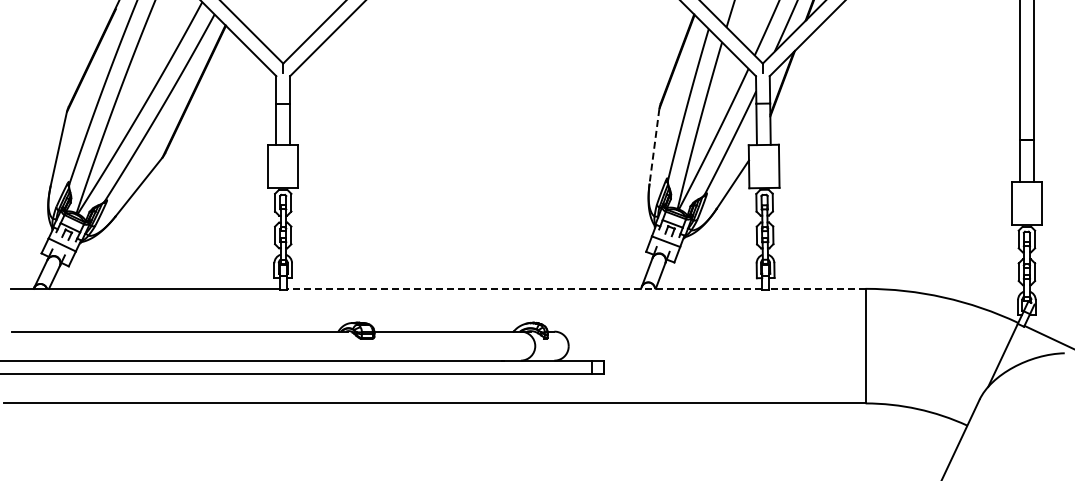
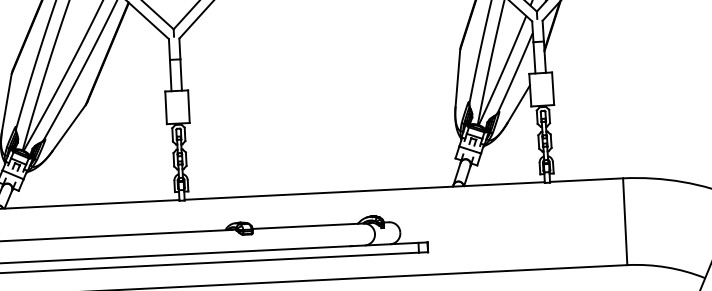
line: (654, 146) -> (457, 78), dashed -> solid
line: (524, 288) -> (364, 190), dashed -> solid
line: (816, 288) -> (585, 179), dashed -> solid

